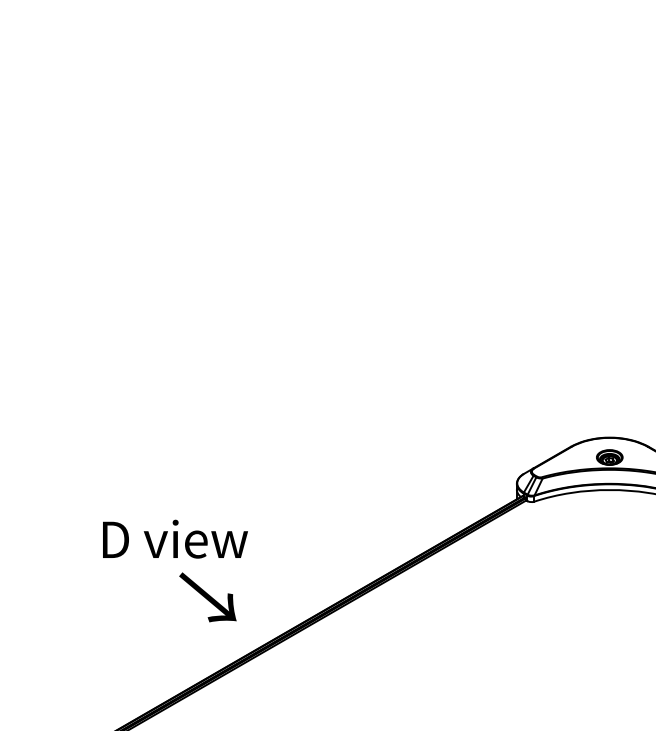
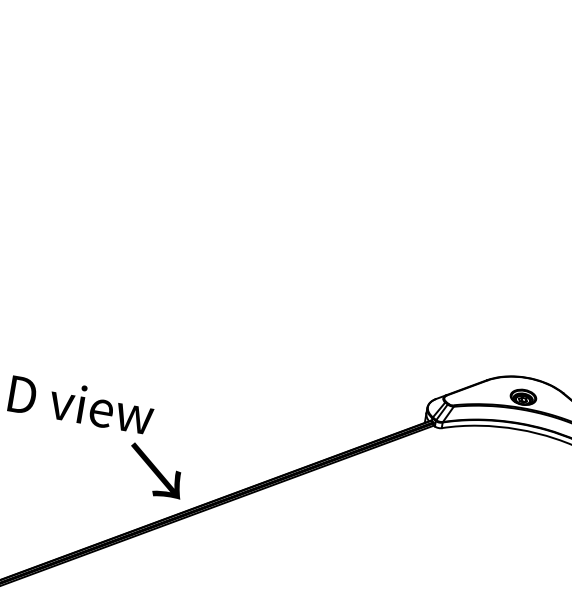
text: (207, 597) -> (155, 471), moved

